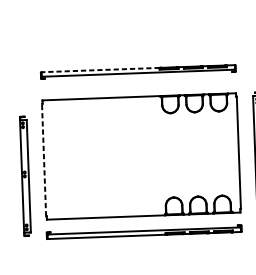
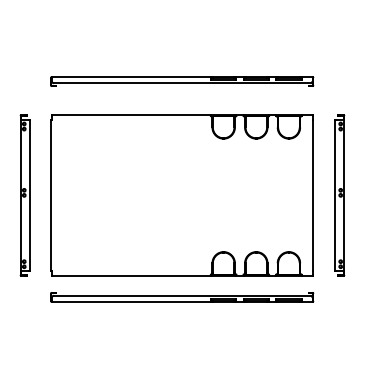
line: (100, 70) -> (131, 77), dashed -> solid
line: (43, 160) -> (50, 195), dashed -> solid
part: (25, 176) -> (24, 195), moved

